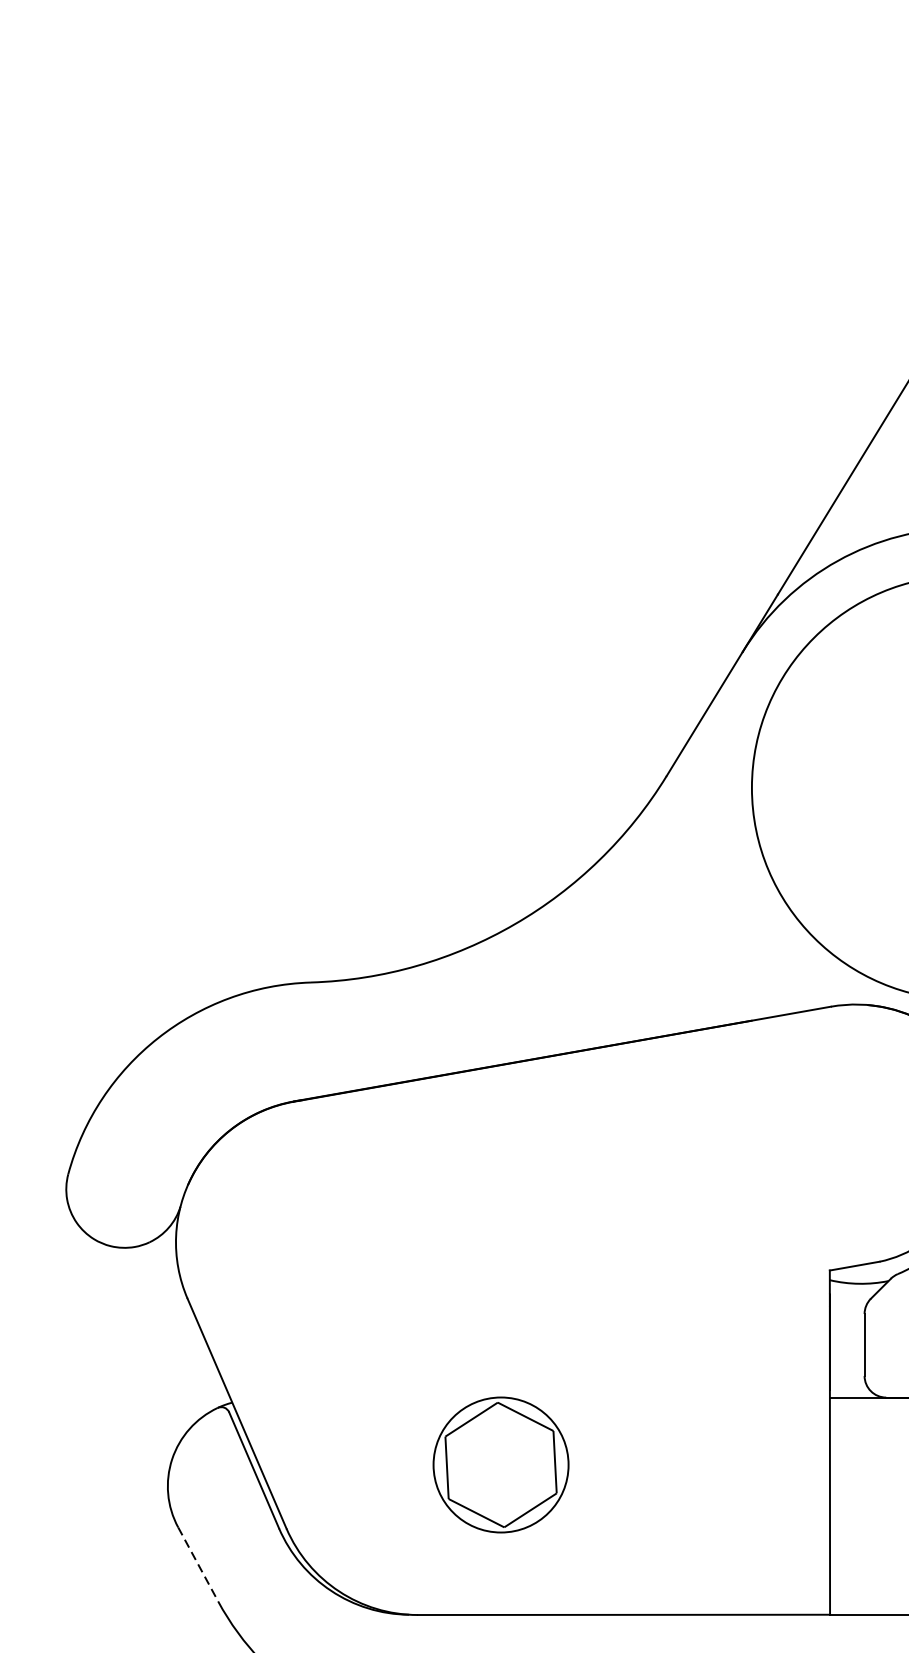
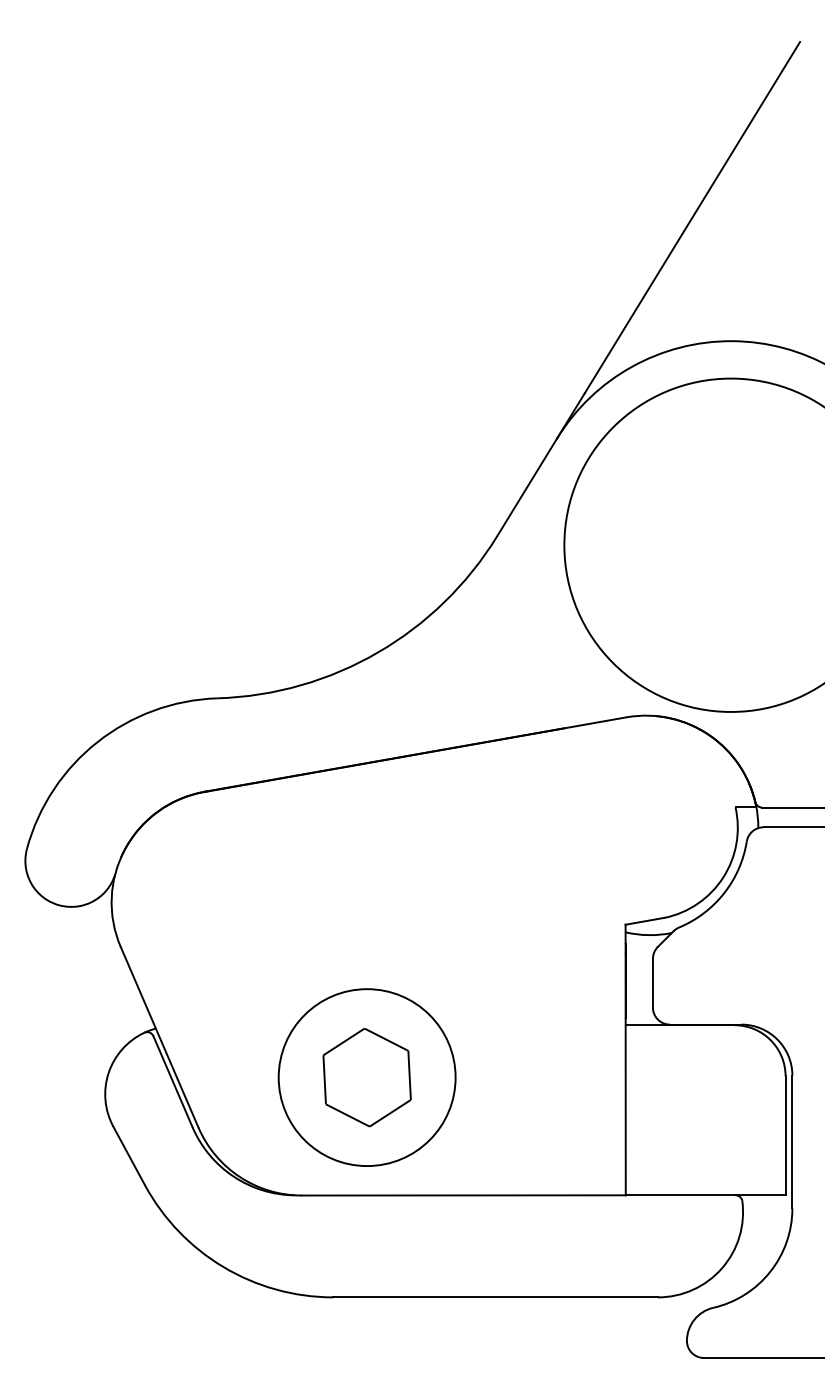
circle: (500, 1464) -> (366, 1077), size x1.67
line: (198, 1565) -> (129, 1156), dashed -> solid

